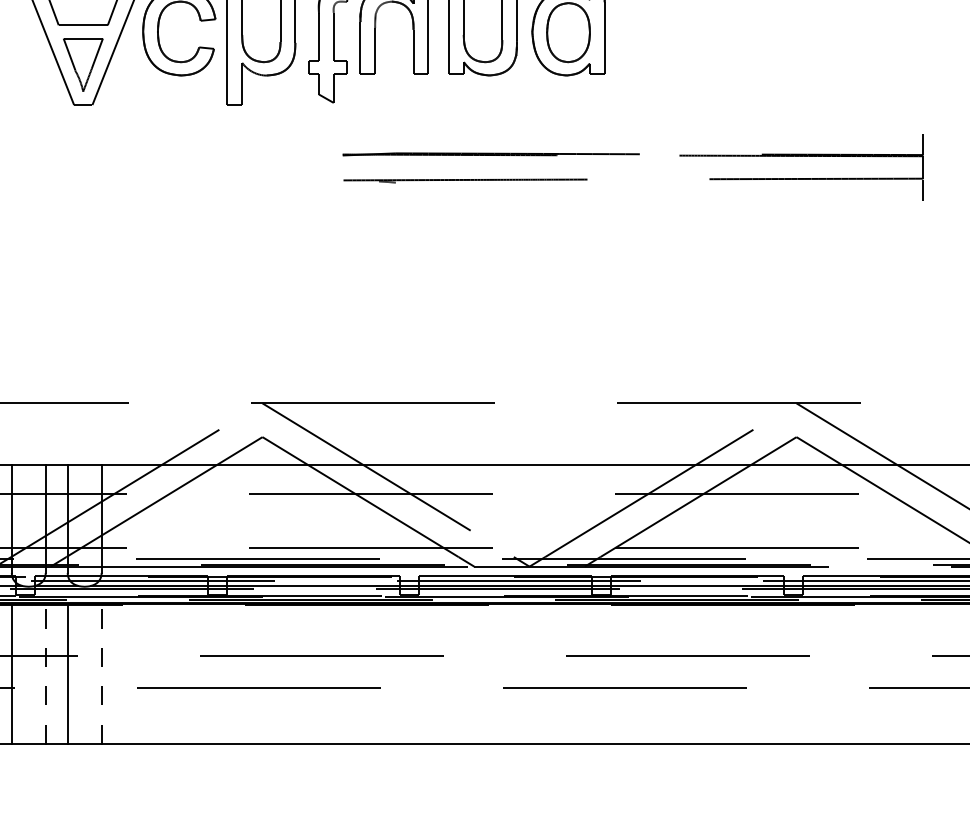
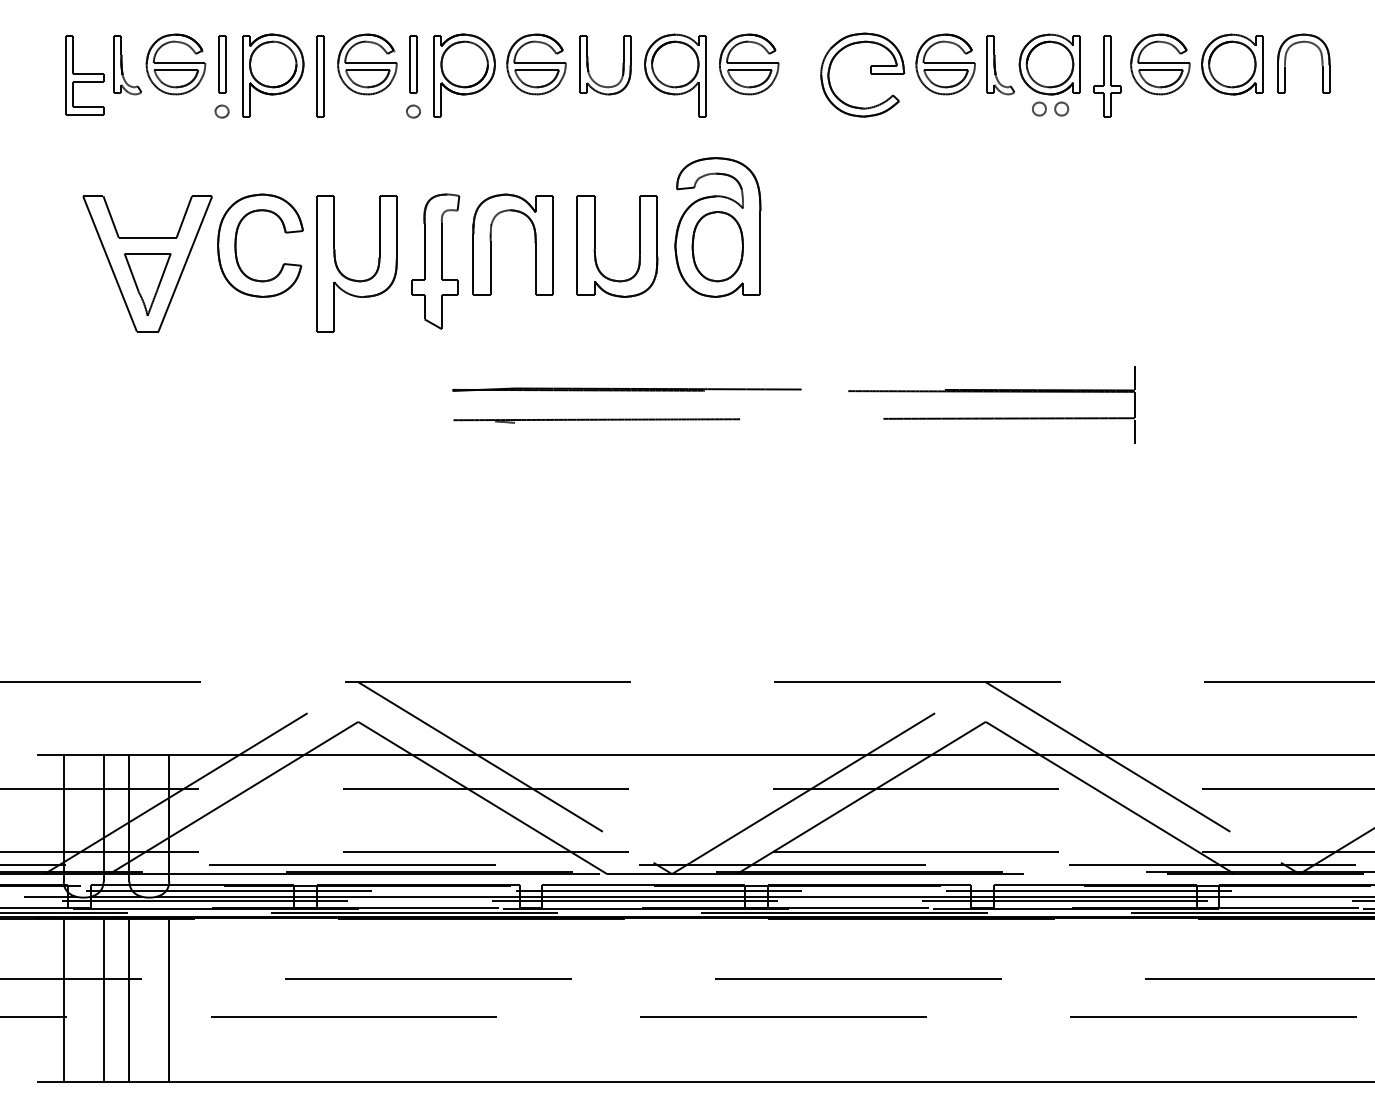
line: (45, 673) -> (103, 999), dashed -> solid
line: (101, 673) -> (169, 999), dashed -> solid

